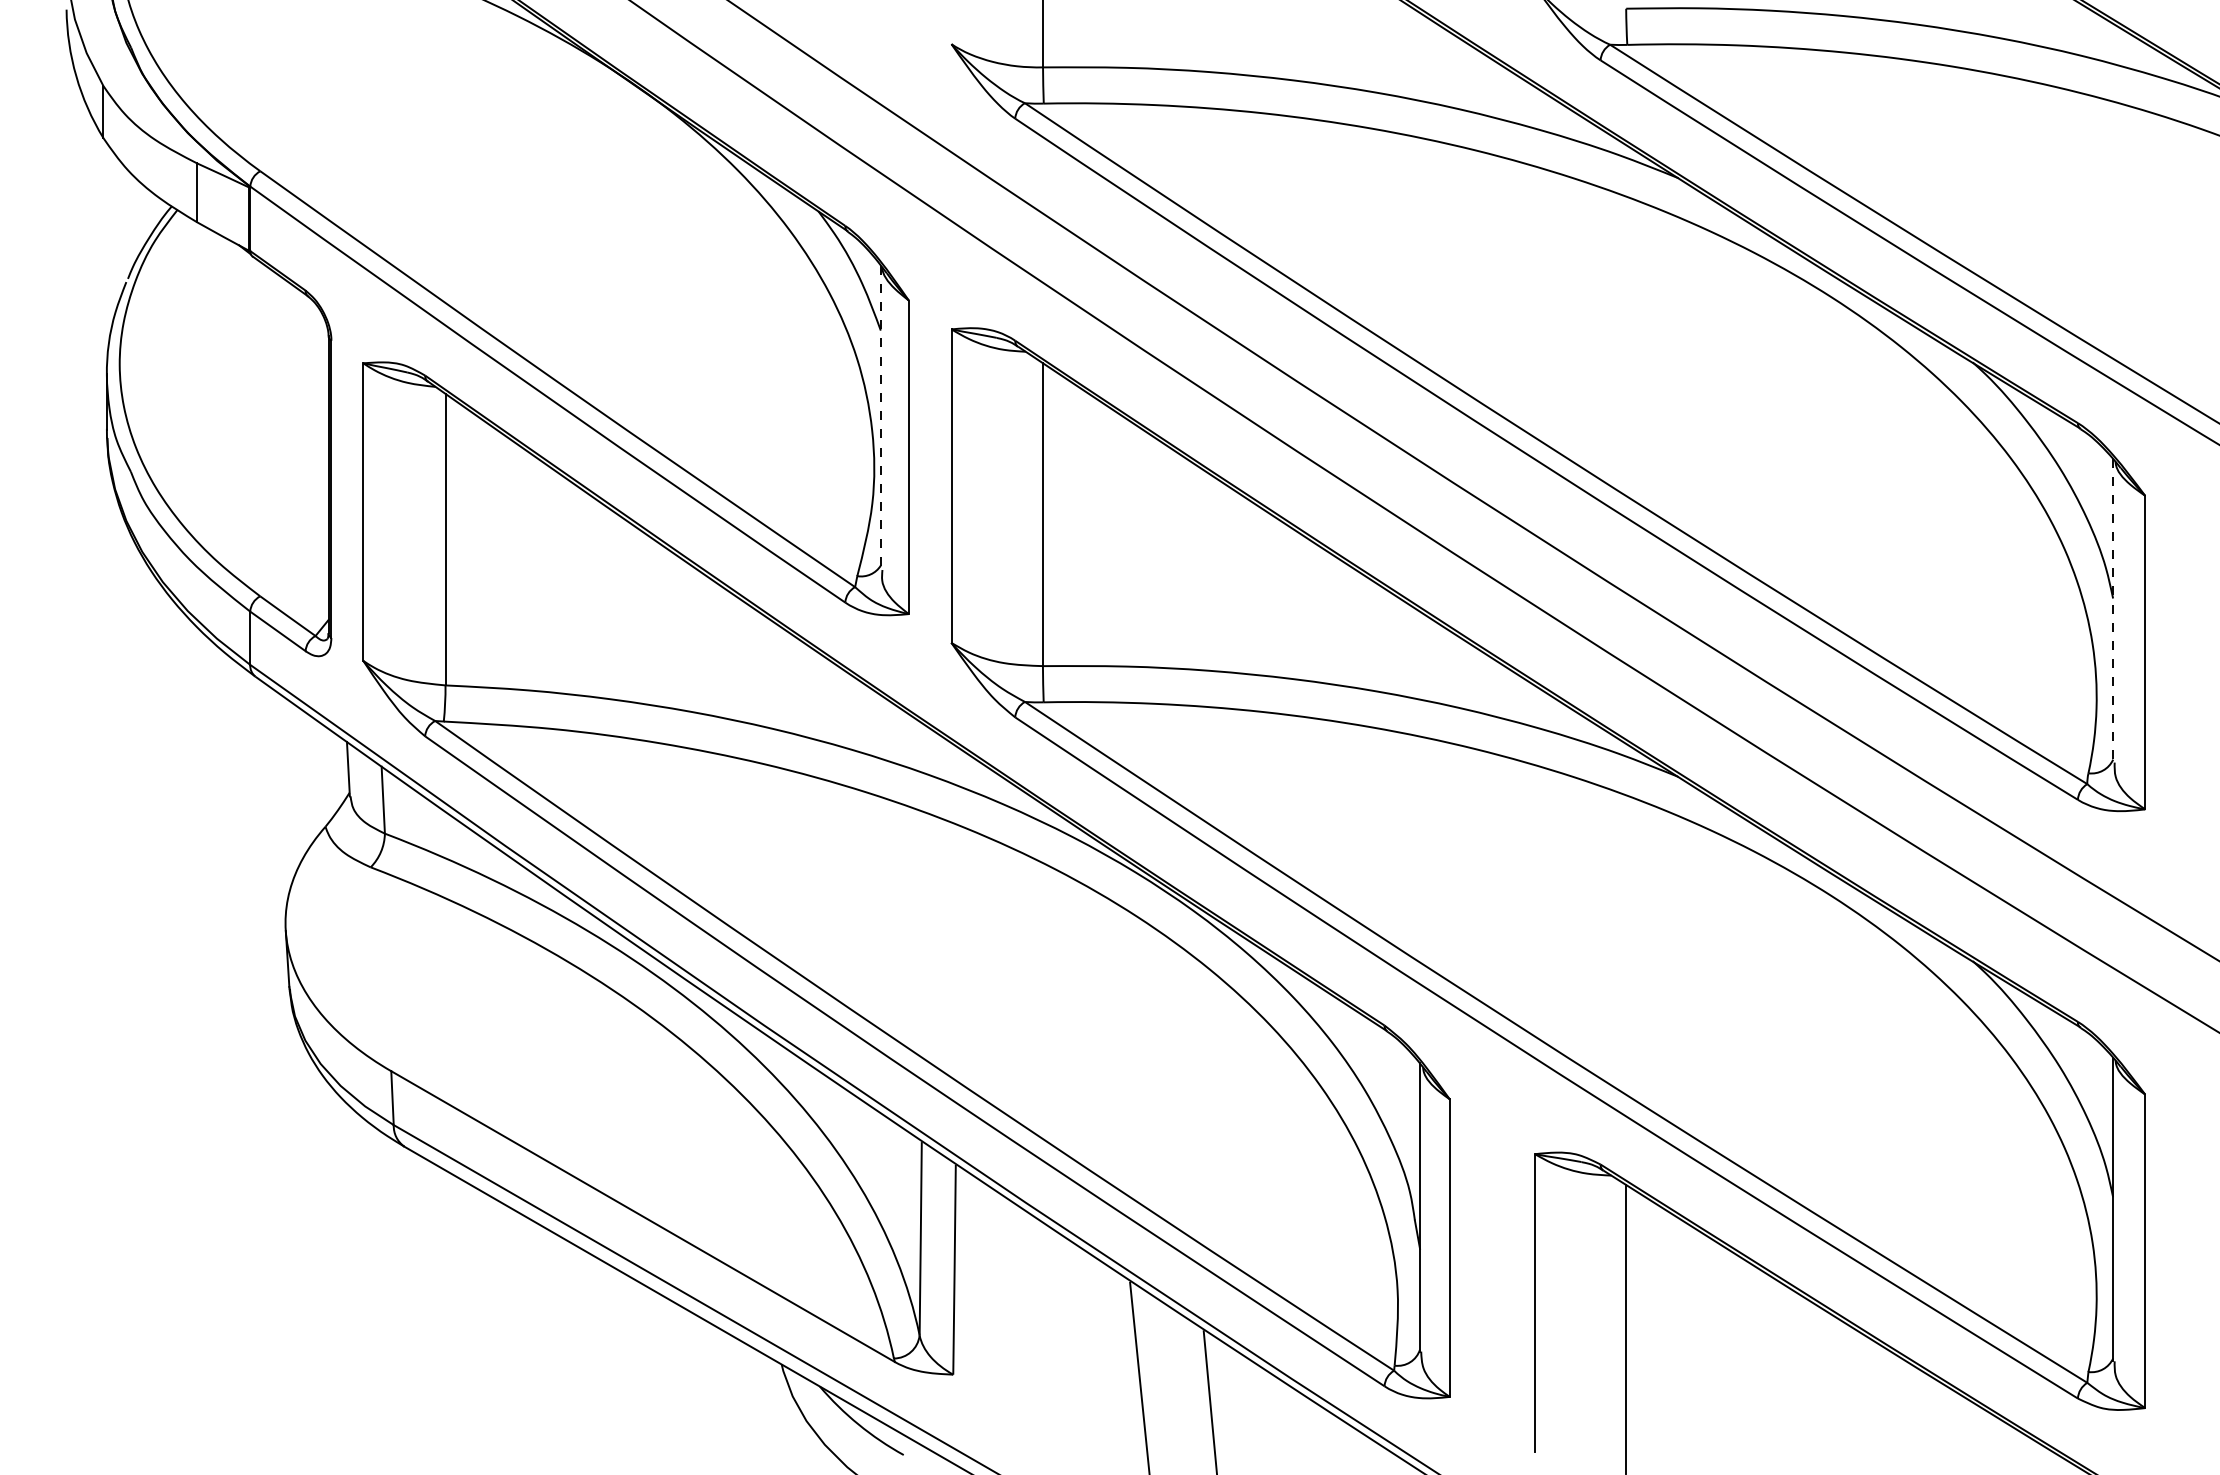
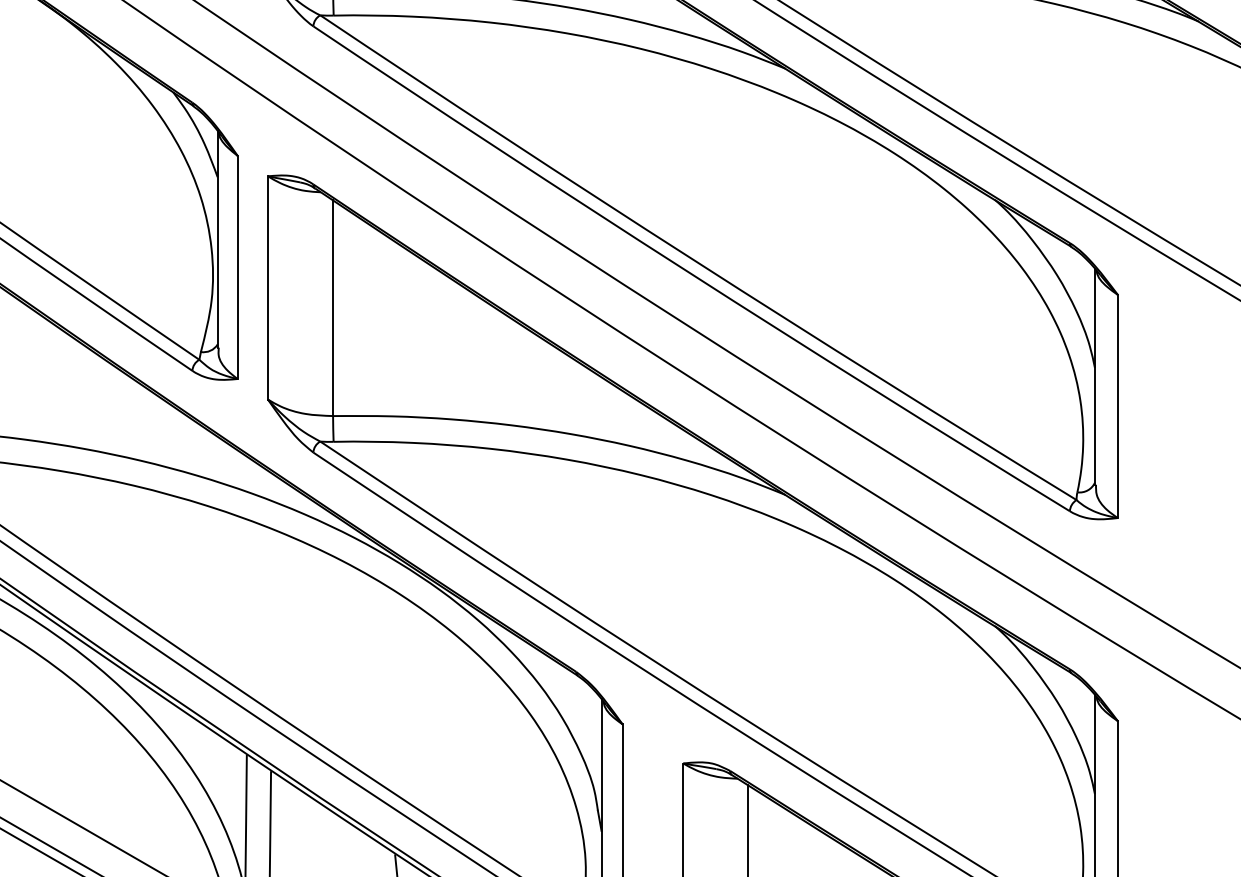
line: (880, 418) -> (217, 239), dashed -> solid
line: (2113, 610) -> (1095, 376), dashed -> solid

